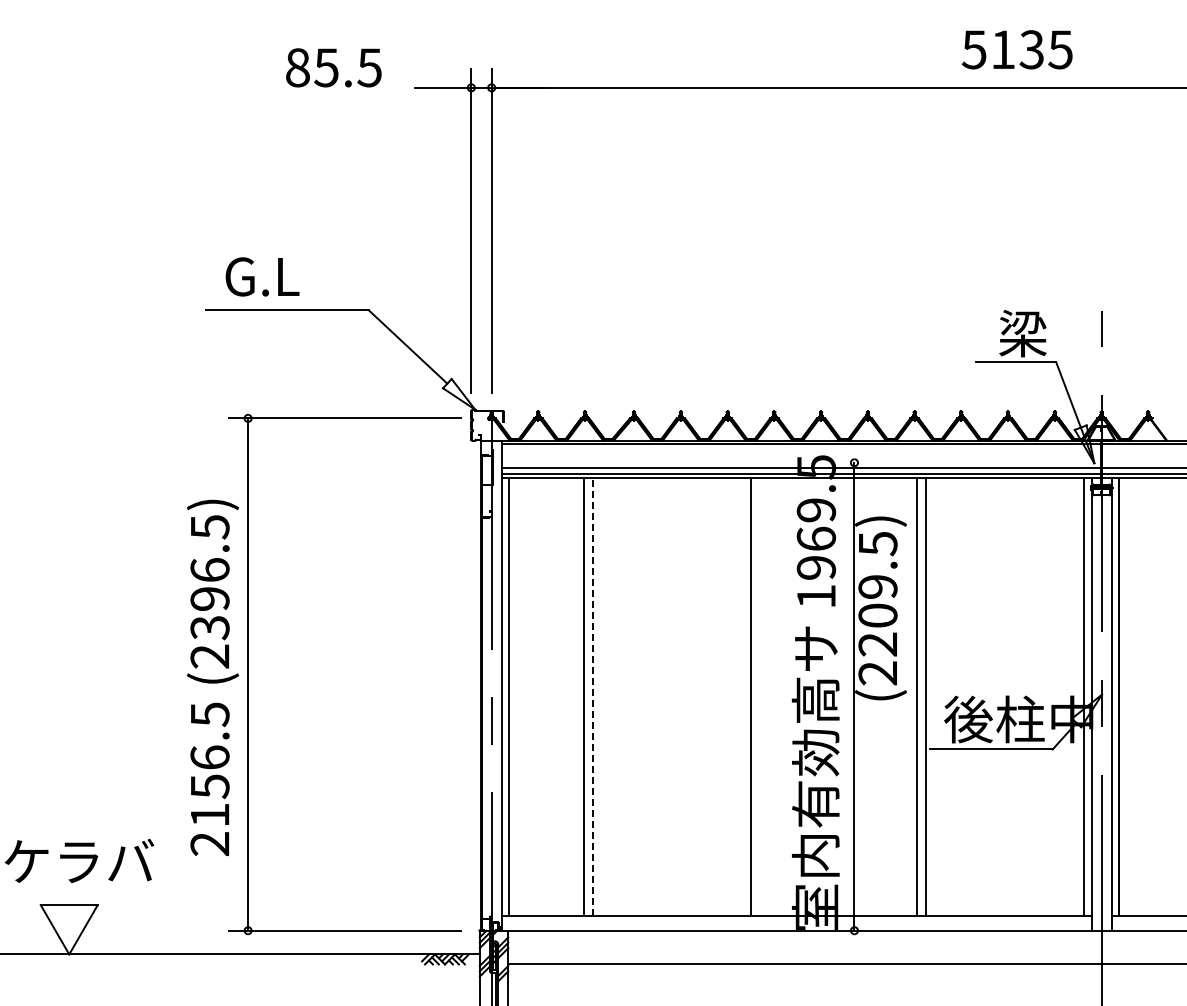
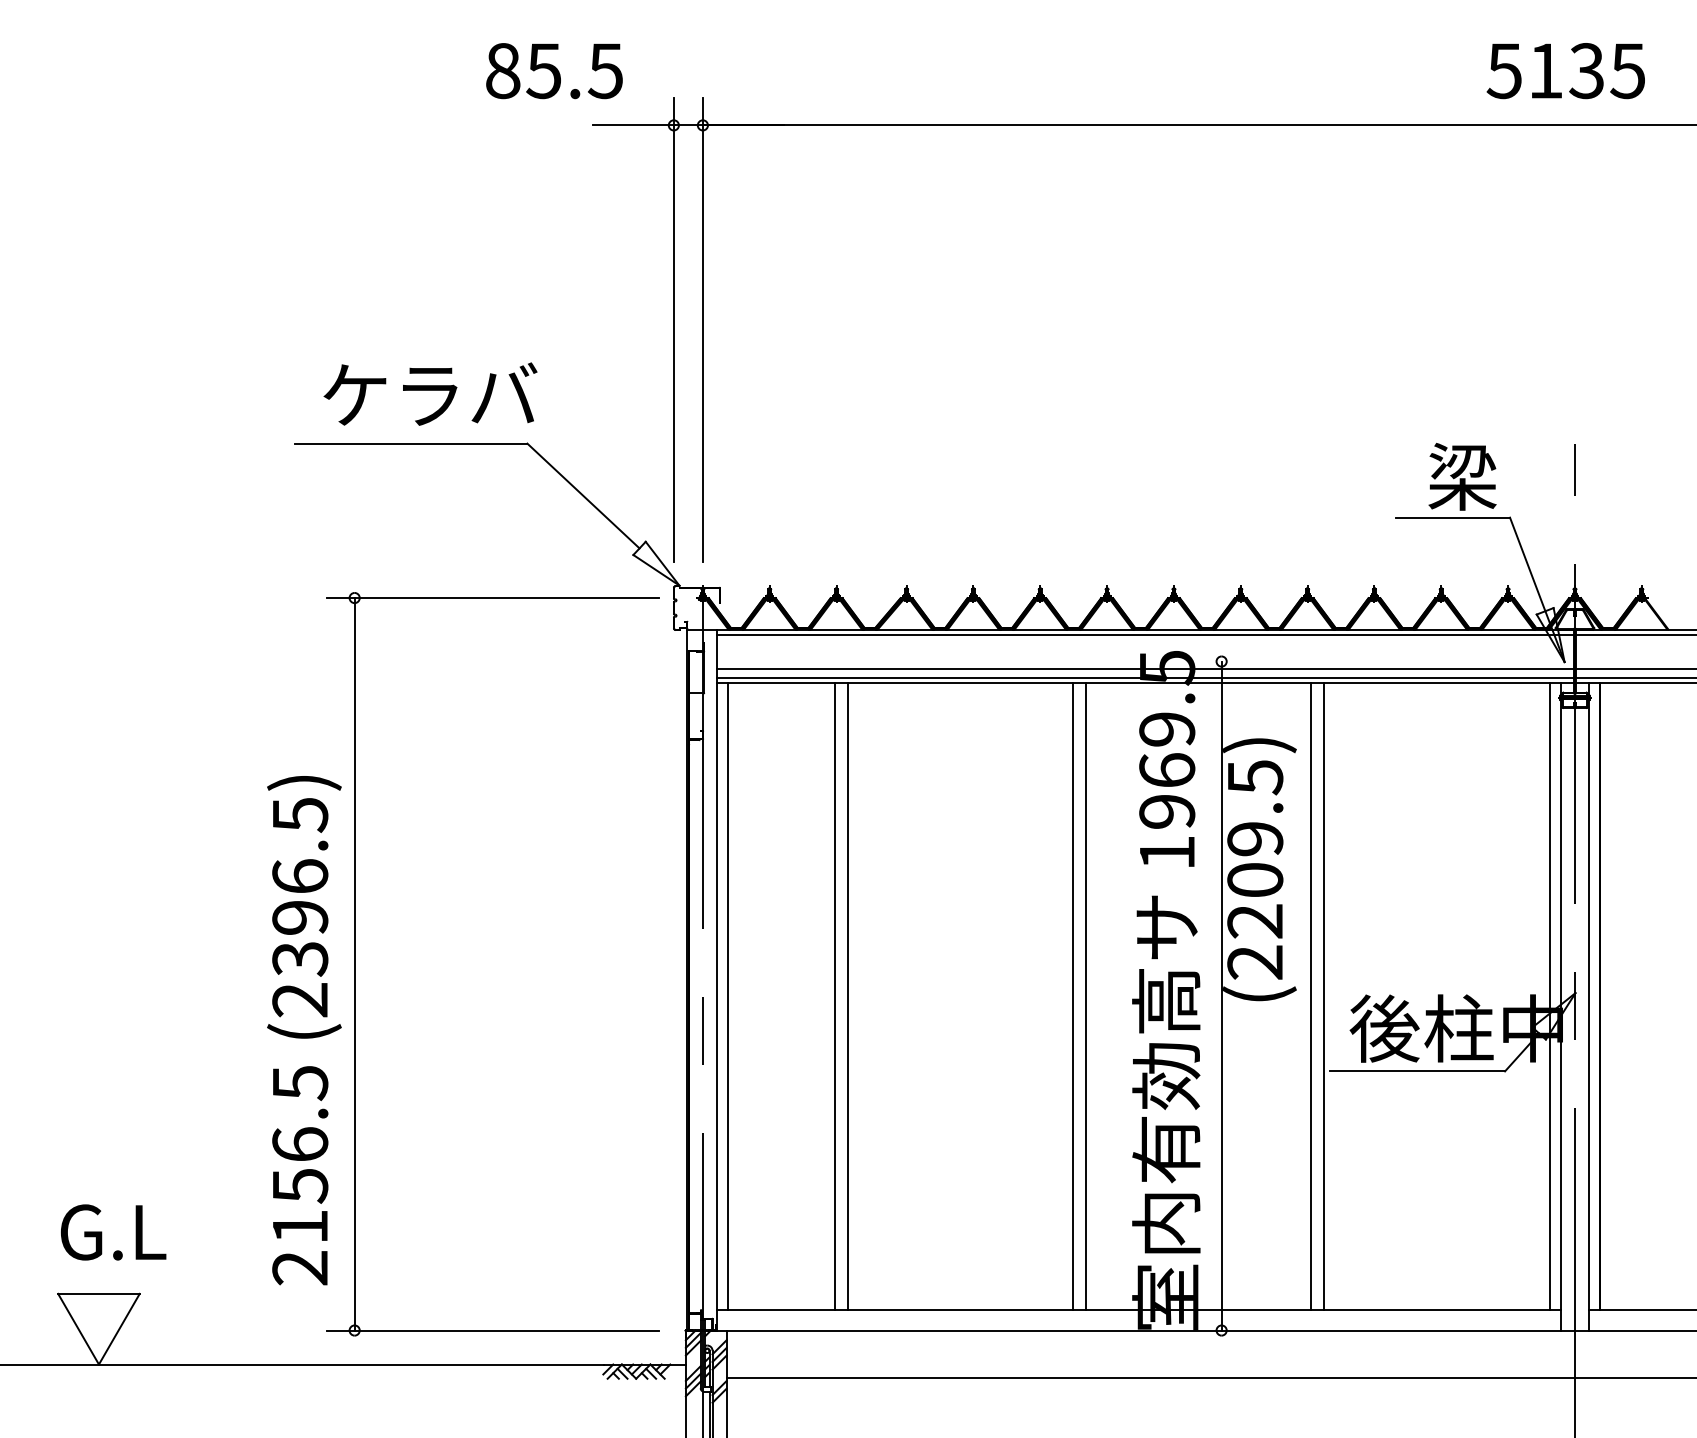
text: (1016, 49) -> (1564, 70), moved
text: (333, 67) -> (553, 70), moved
text: (300, 275) -> (429, 393), G.L -> ケラバ
text: (212, 677) -> (303, 1029), moved
line: (592, 696) -> (847, 995), dashed -> solid
line: (759, 696) -> (1085, 995), added
text: (79, 860) -> (113, 1230), ケラバ -> G.L

